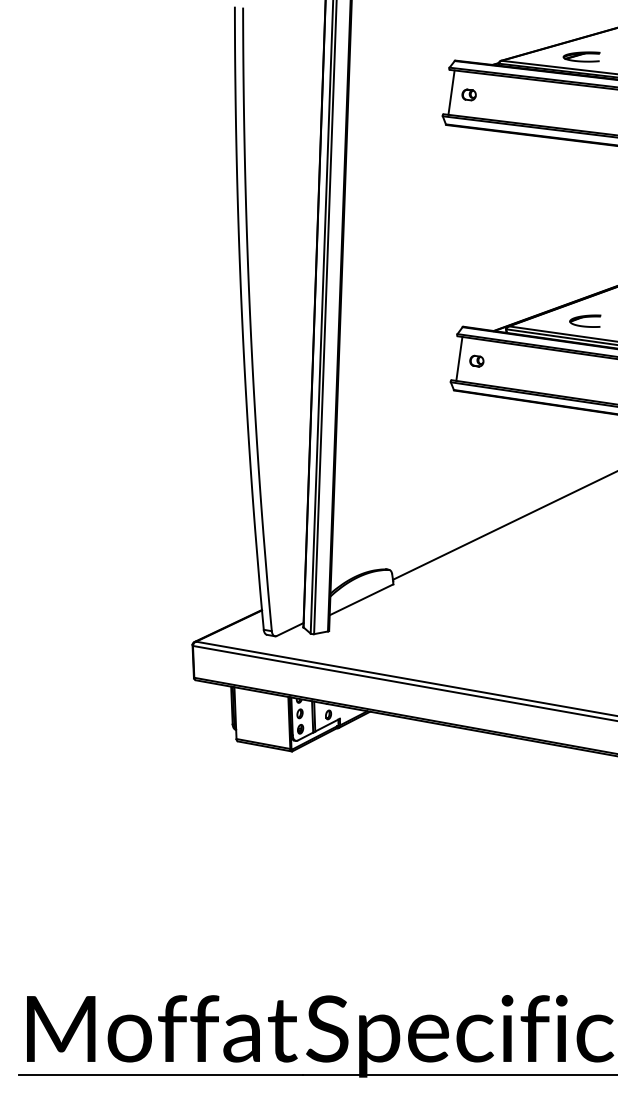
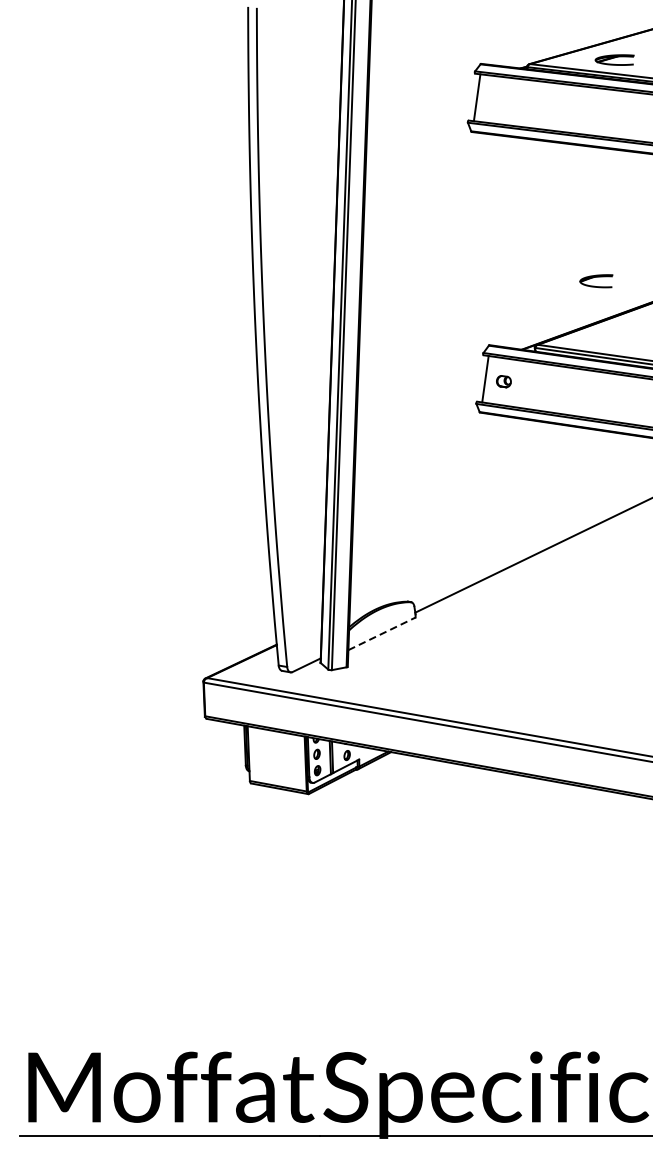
part: (468, 94) -> (495, 99), removed
part: (585, 320) -> (596, 280), moved
line: (361, 599) -> (381, 633), solid -> dashed

